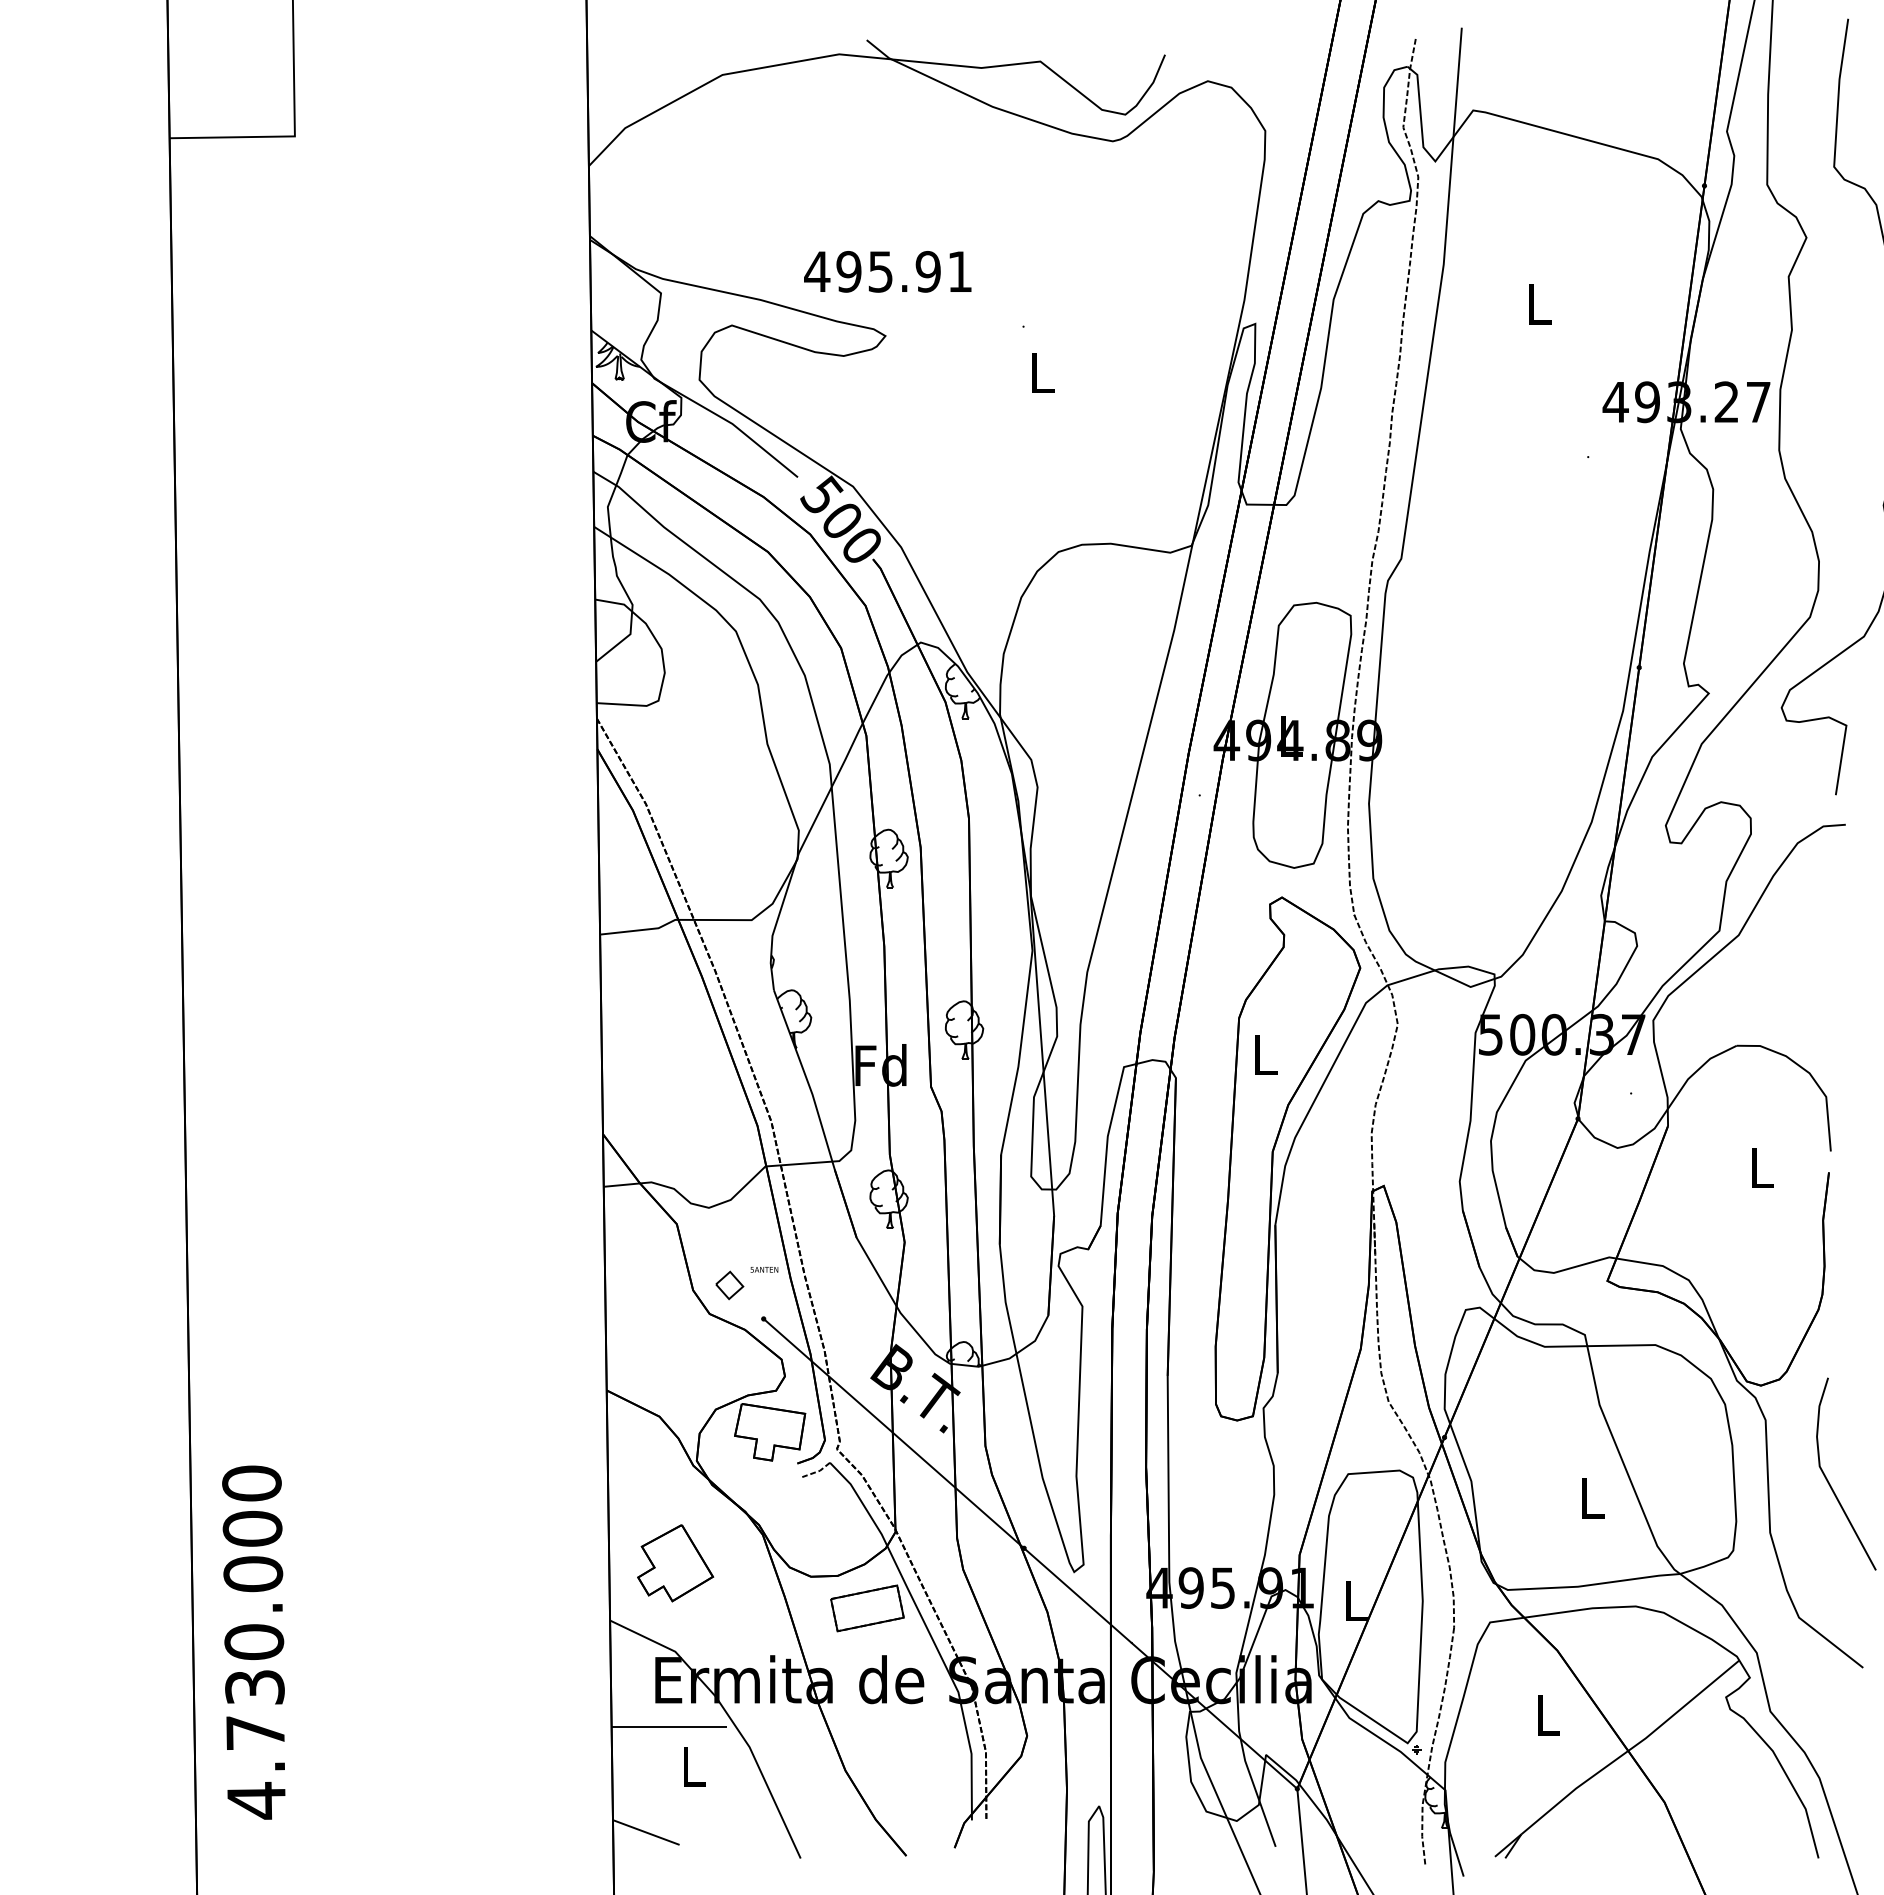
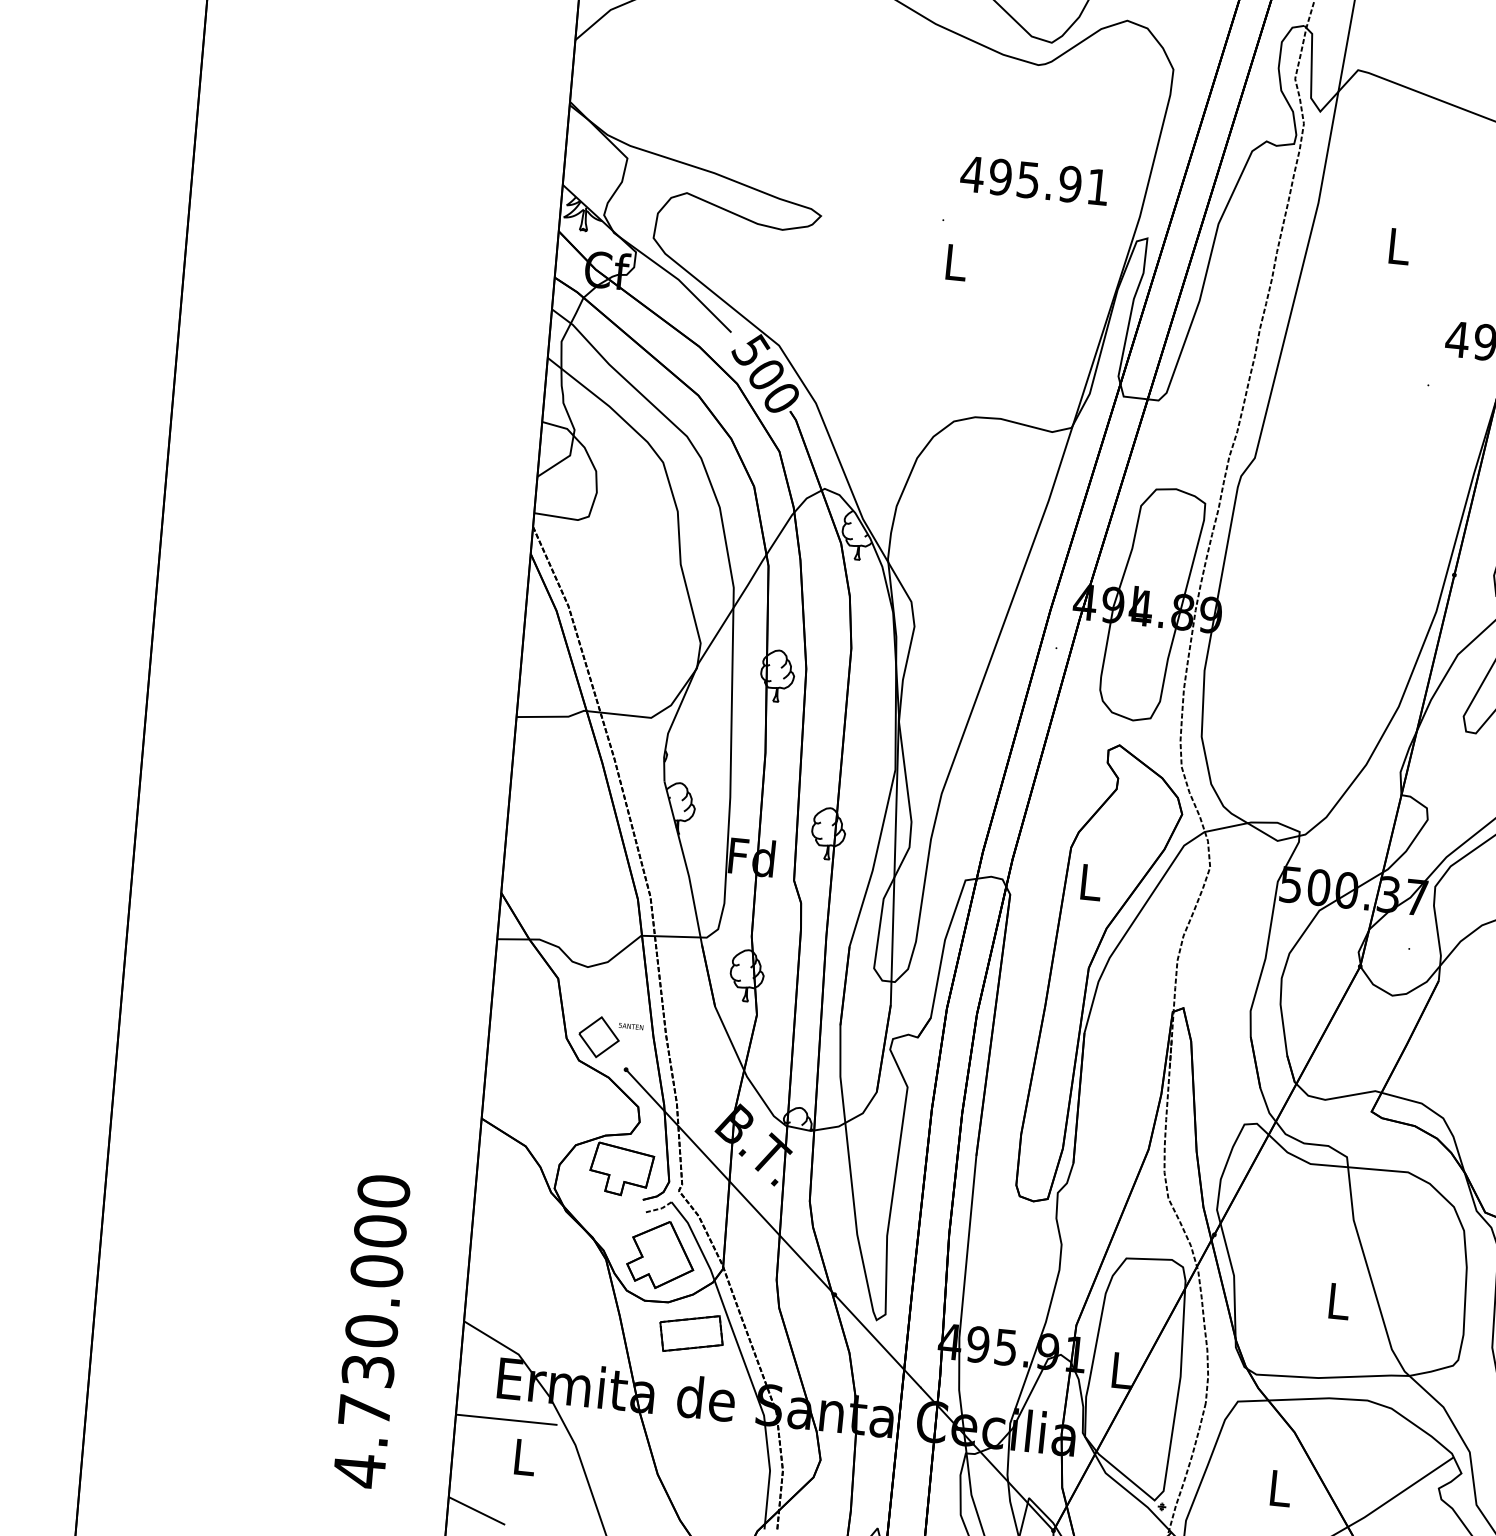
text: (887, 271) -> (1034, 180), moved
part: (729, 1285) -> (599, 1037), size x1.67
part: (675, 1563) -> (661, 1255), moved
text: (253, 1642) -> (370, 1331), moved

